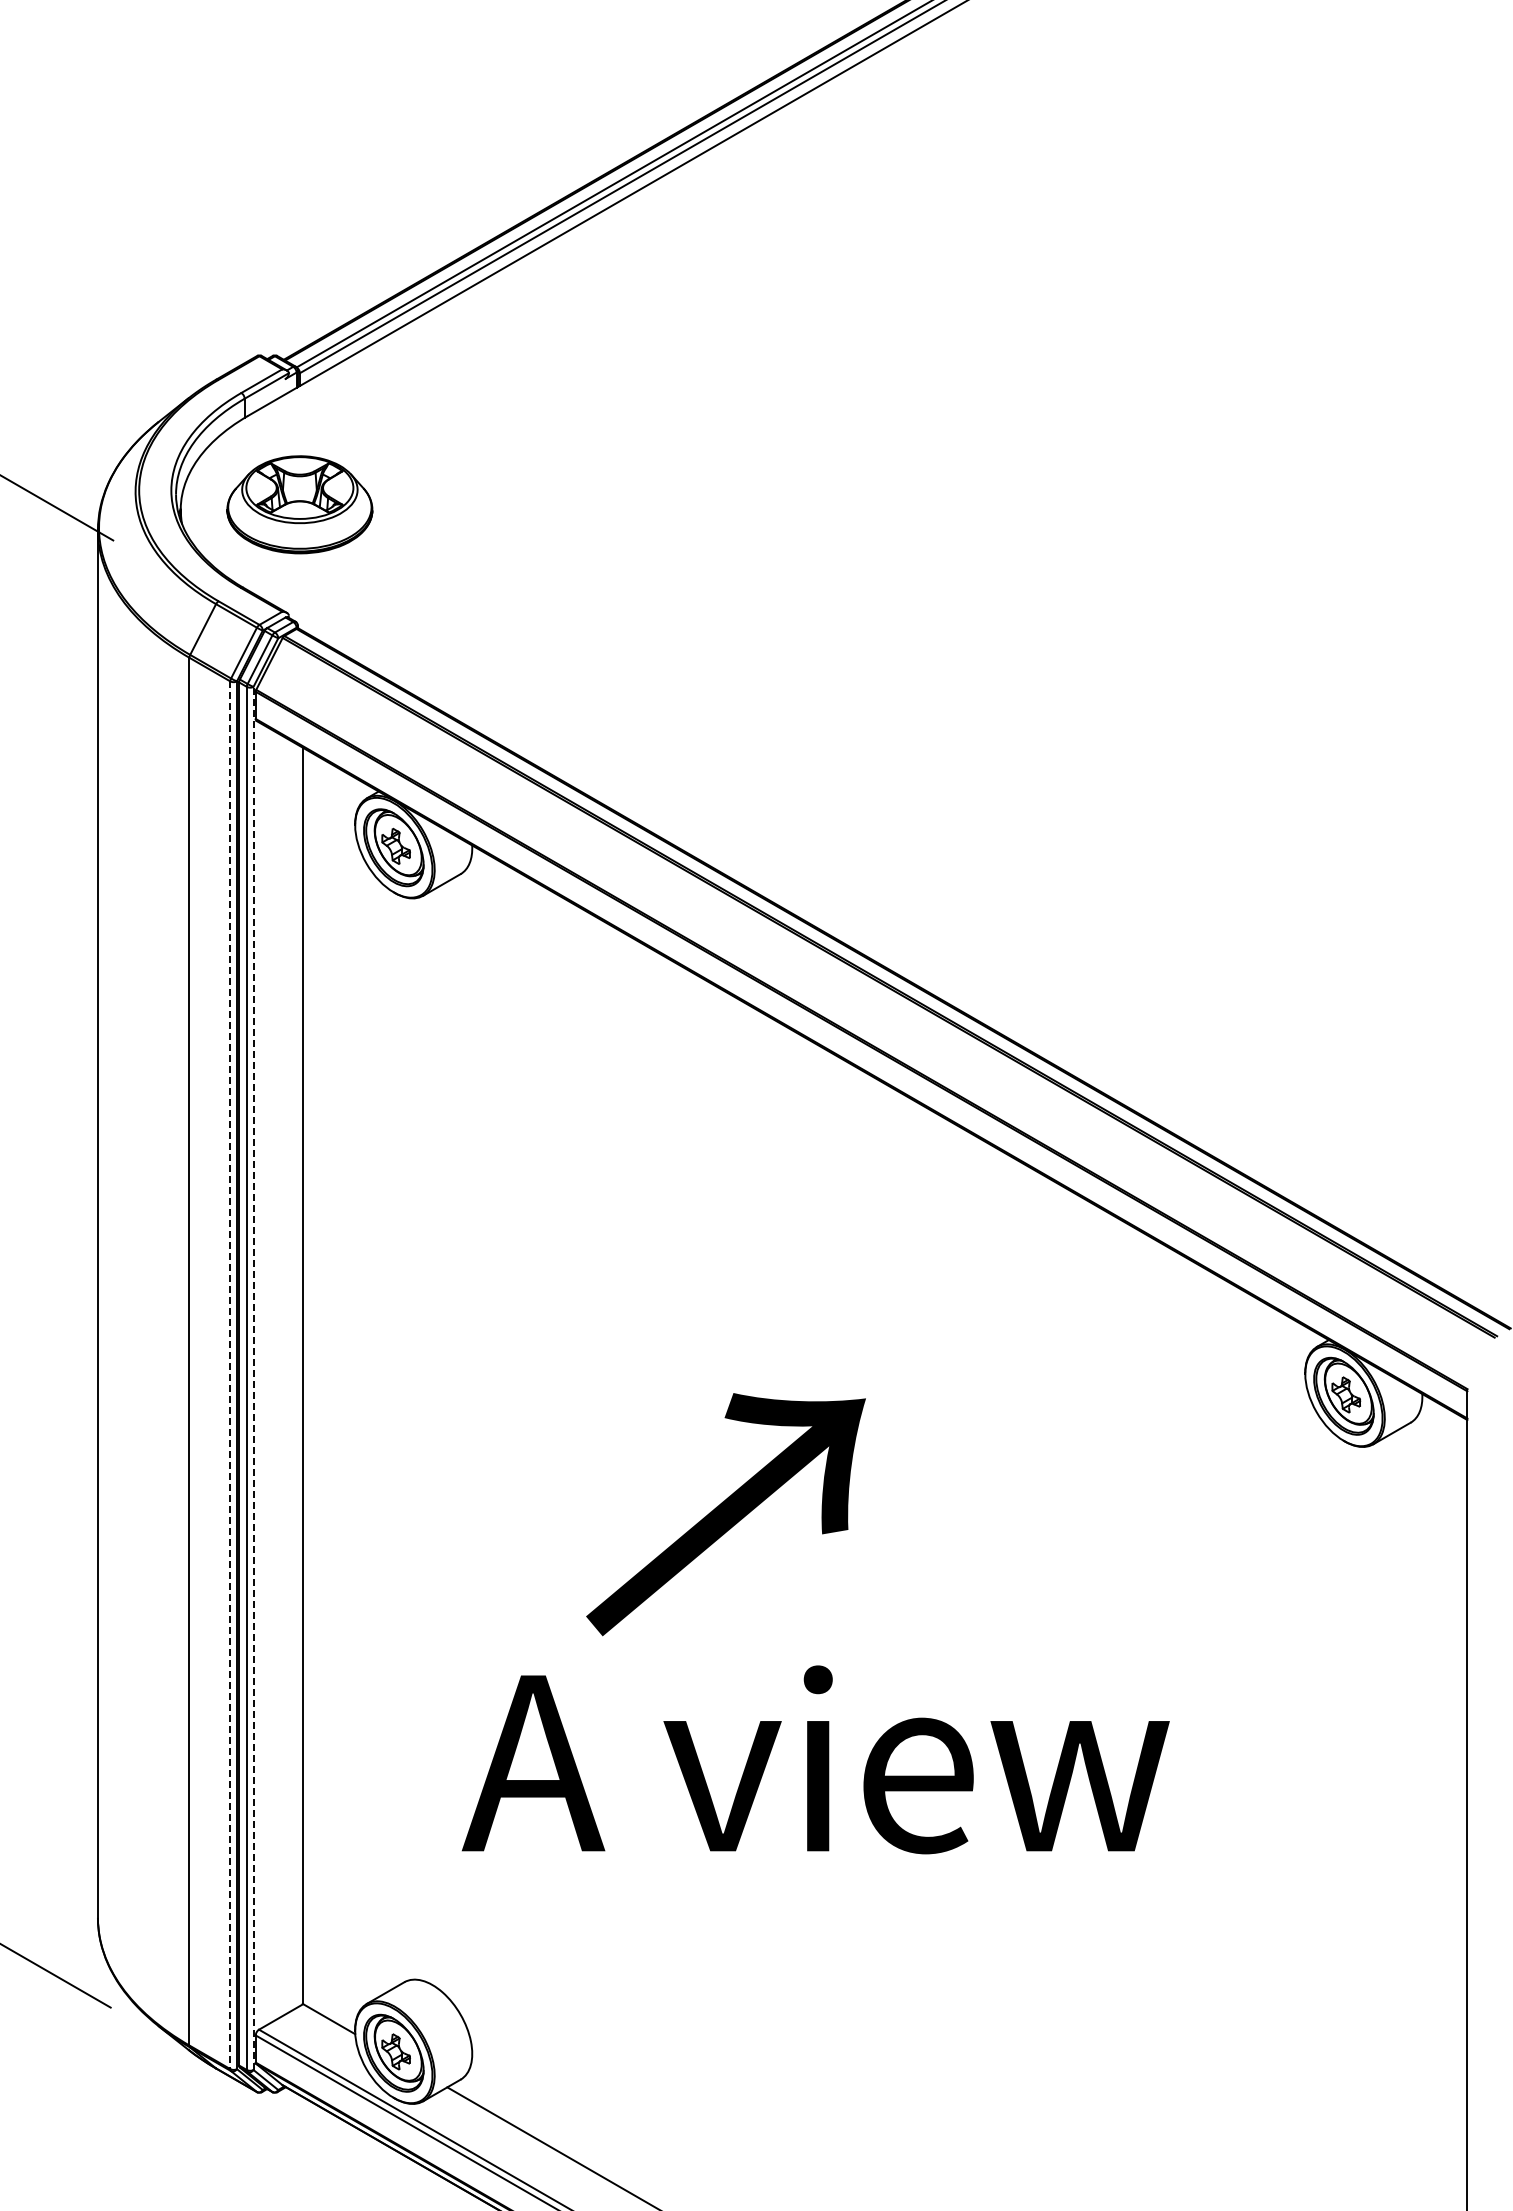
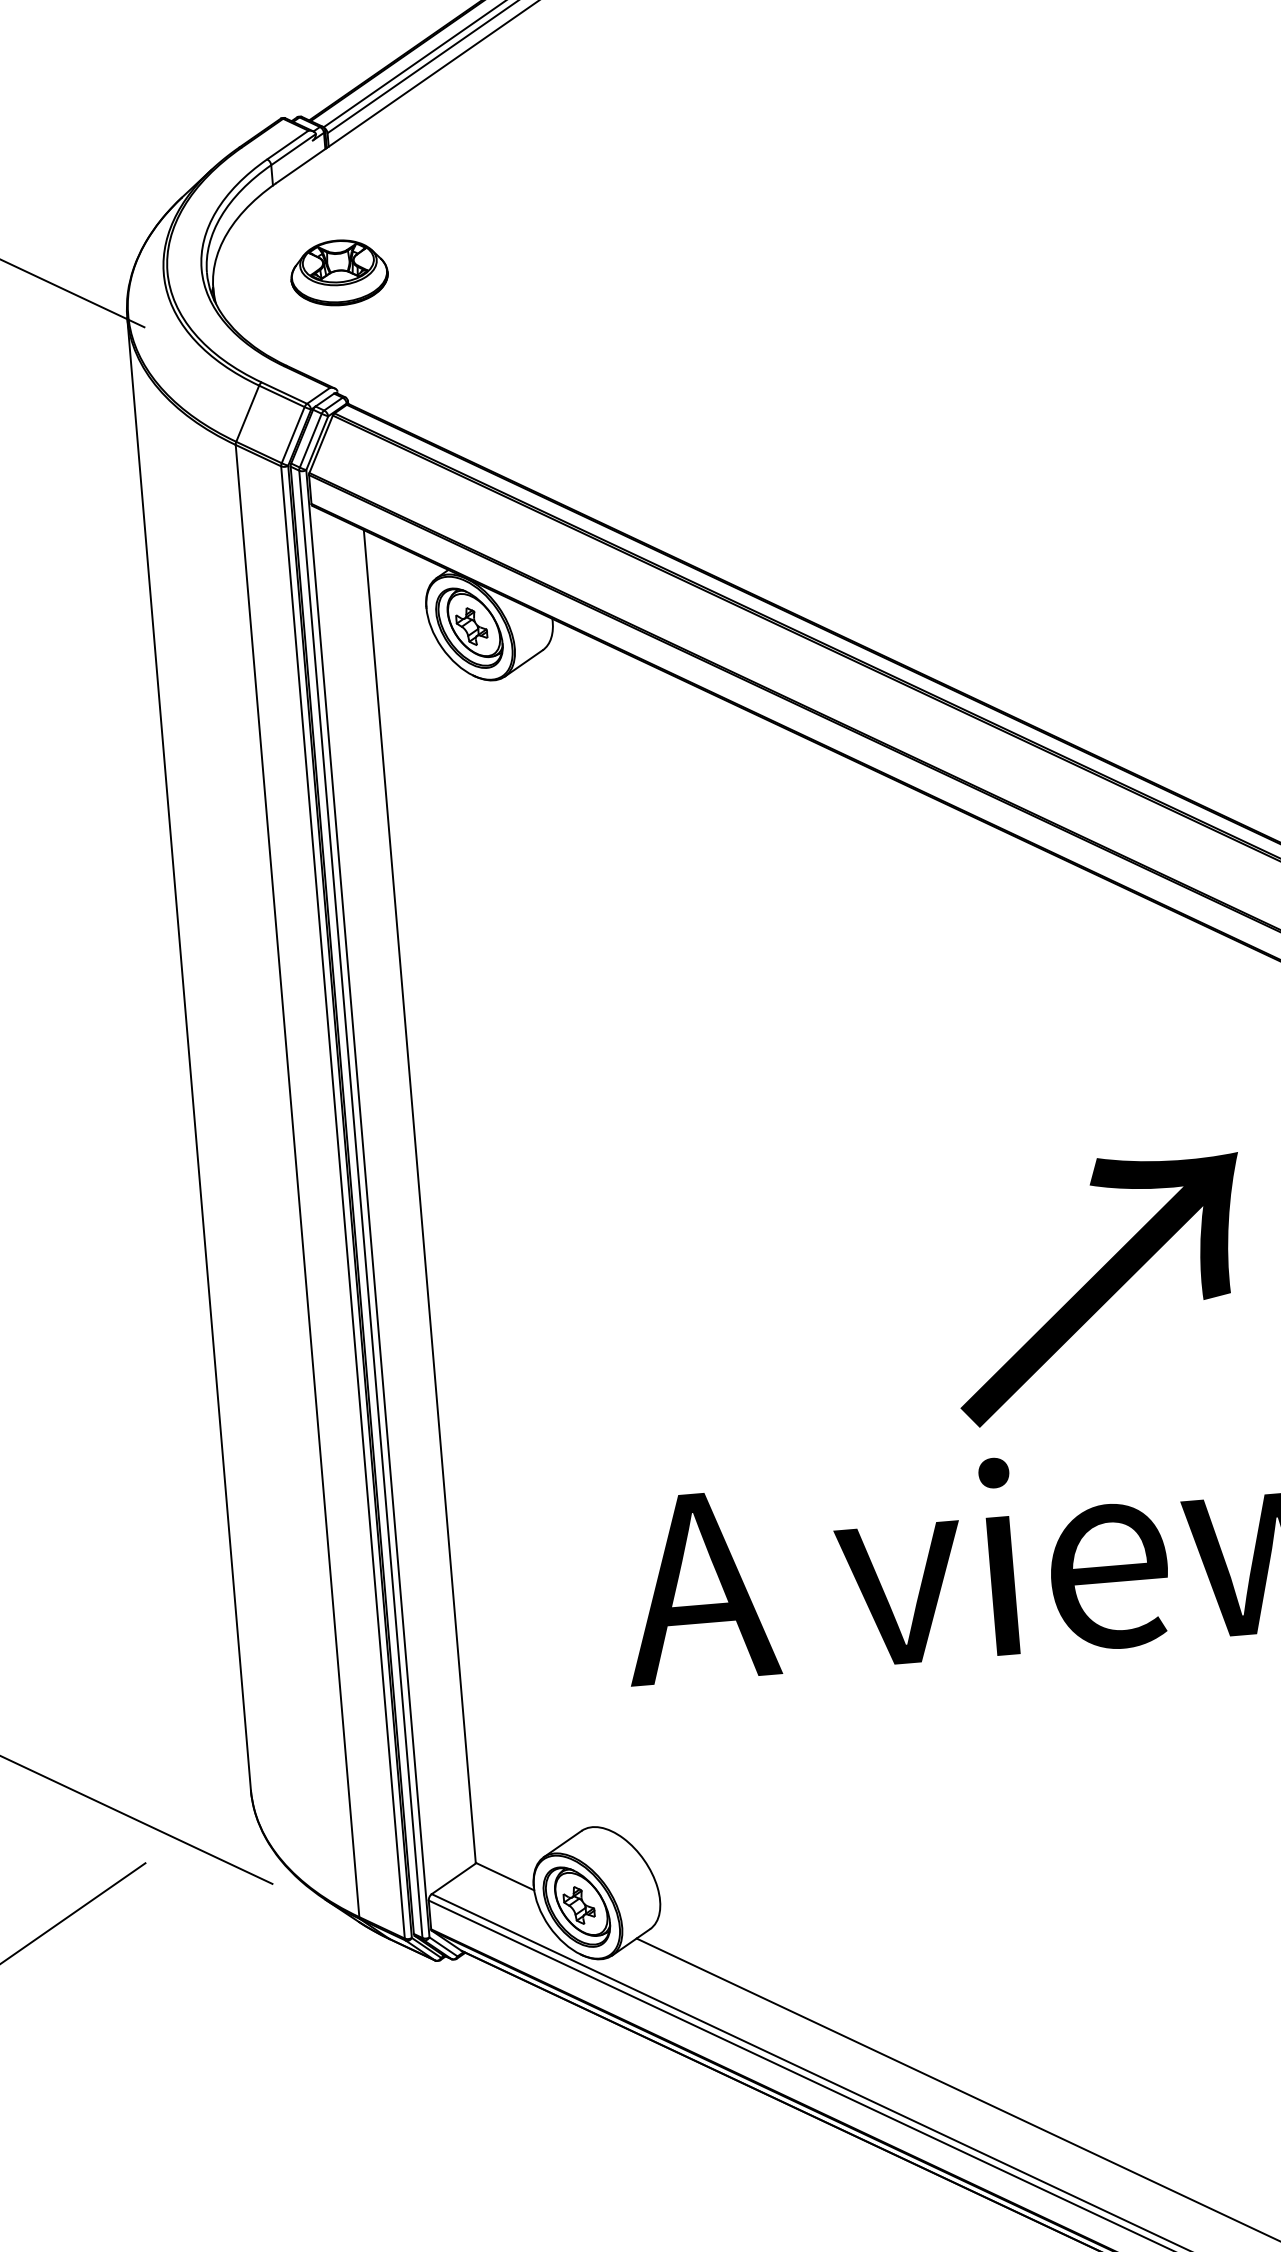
part: (299, 504) -> (338, 272), size x0.62
line: (230, 1375) -> (343, 1202), dashed -> solid
line: (253, 1378) -> (367, 1203), dashed -> solid
text: (725, 1514) -> (1099, 1287), moved

